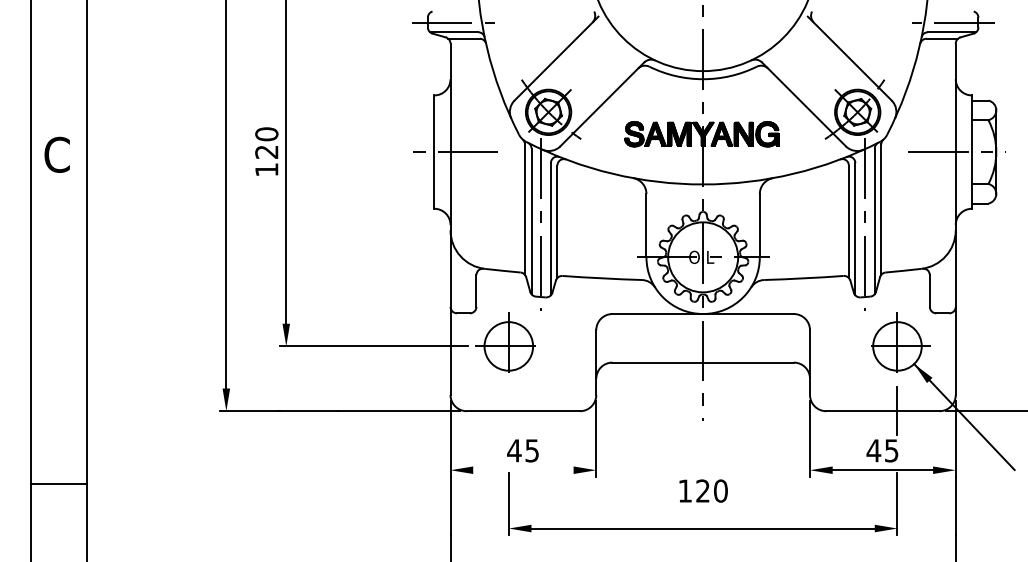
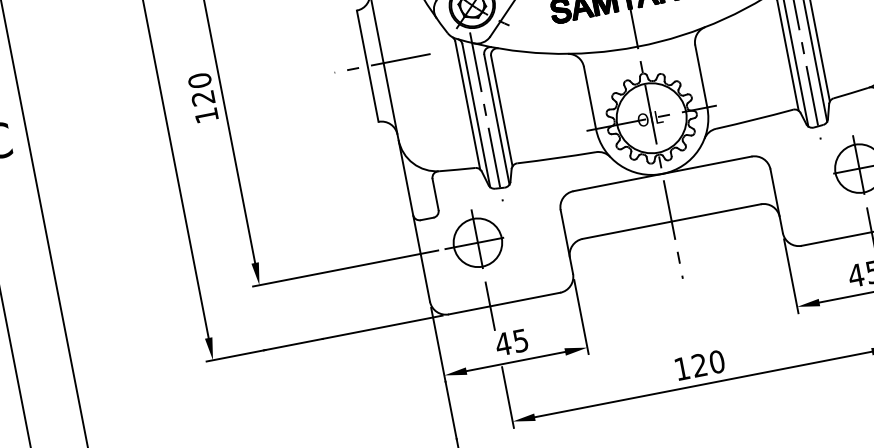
line: (508, 410) -> (489, 305), added
line: (523, 470) -> (516, 361), added
text: (703, 490) -> (699, 364), moved

